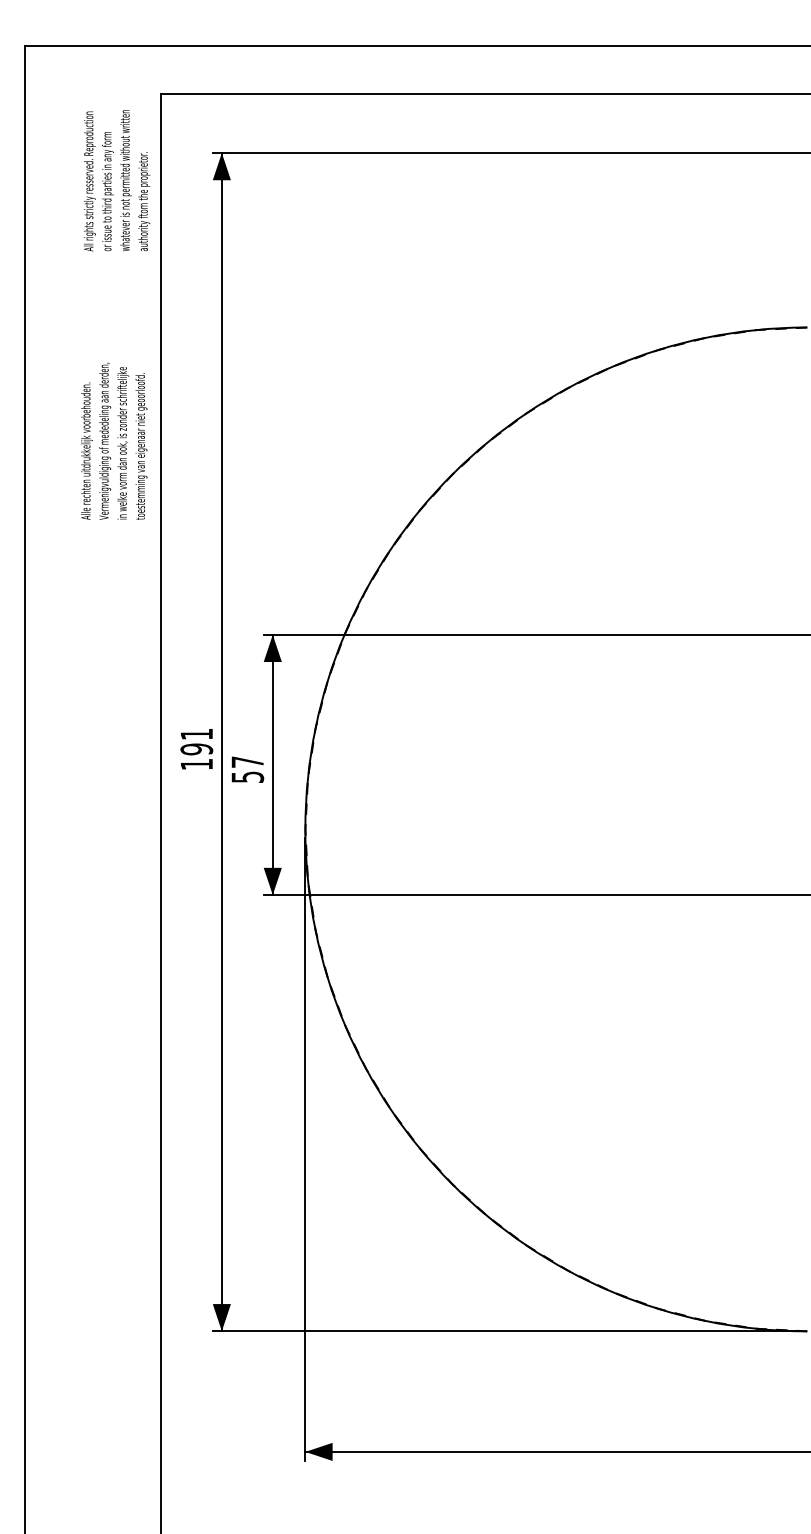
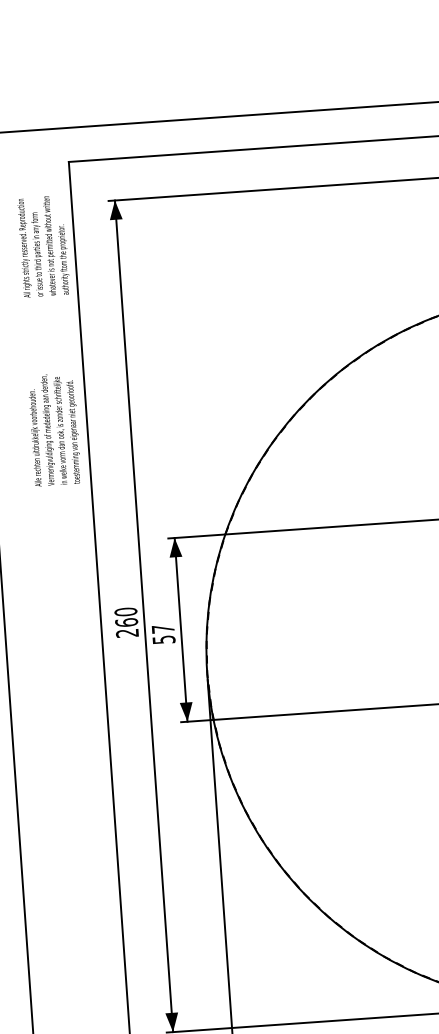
text: (117, 180) -> (44, 246), moved
text: (114, 440) -> (54, 429), moved
text: (196, 749) -> (126, 622), 191 -> 260

